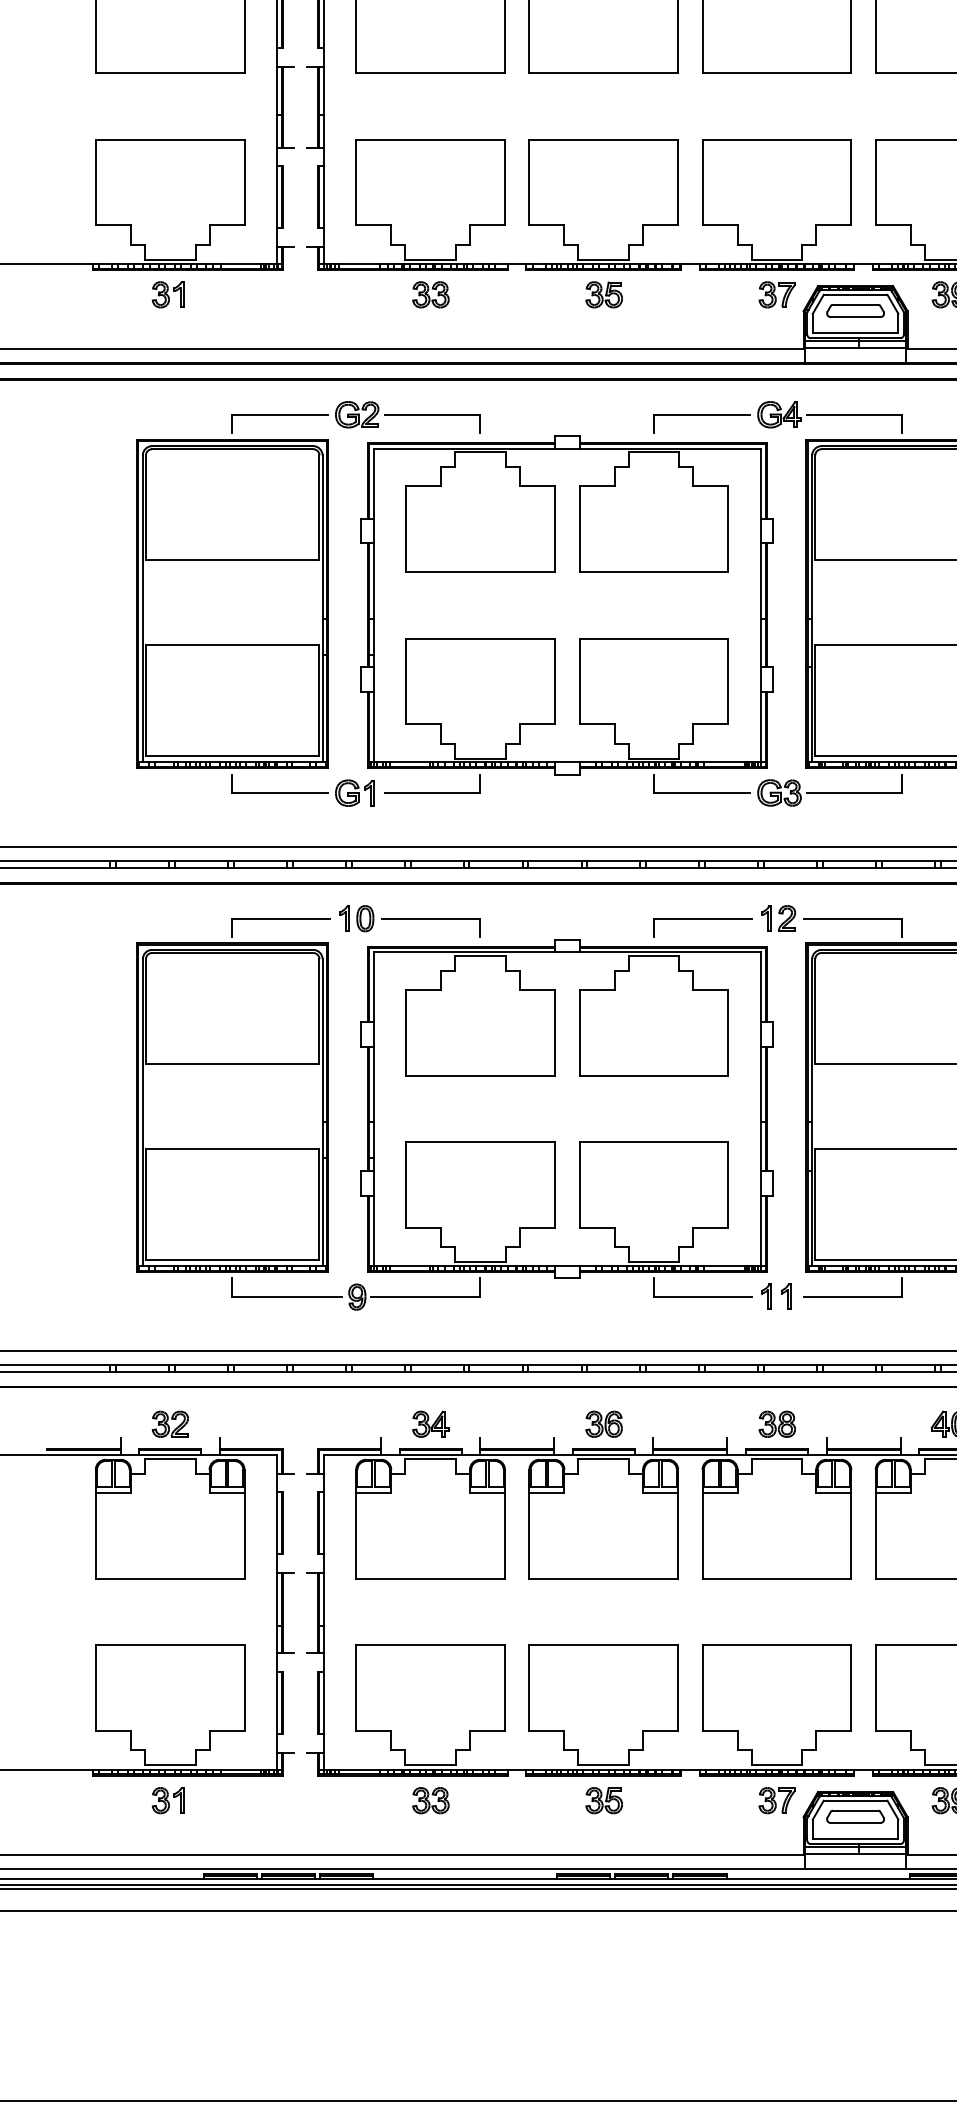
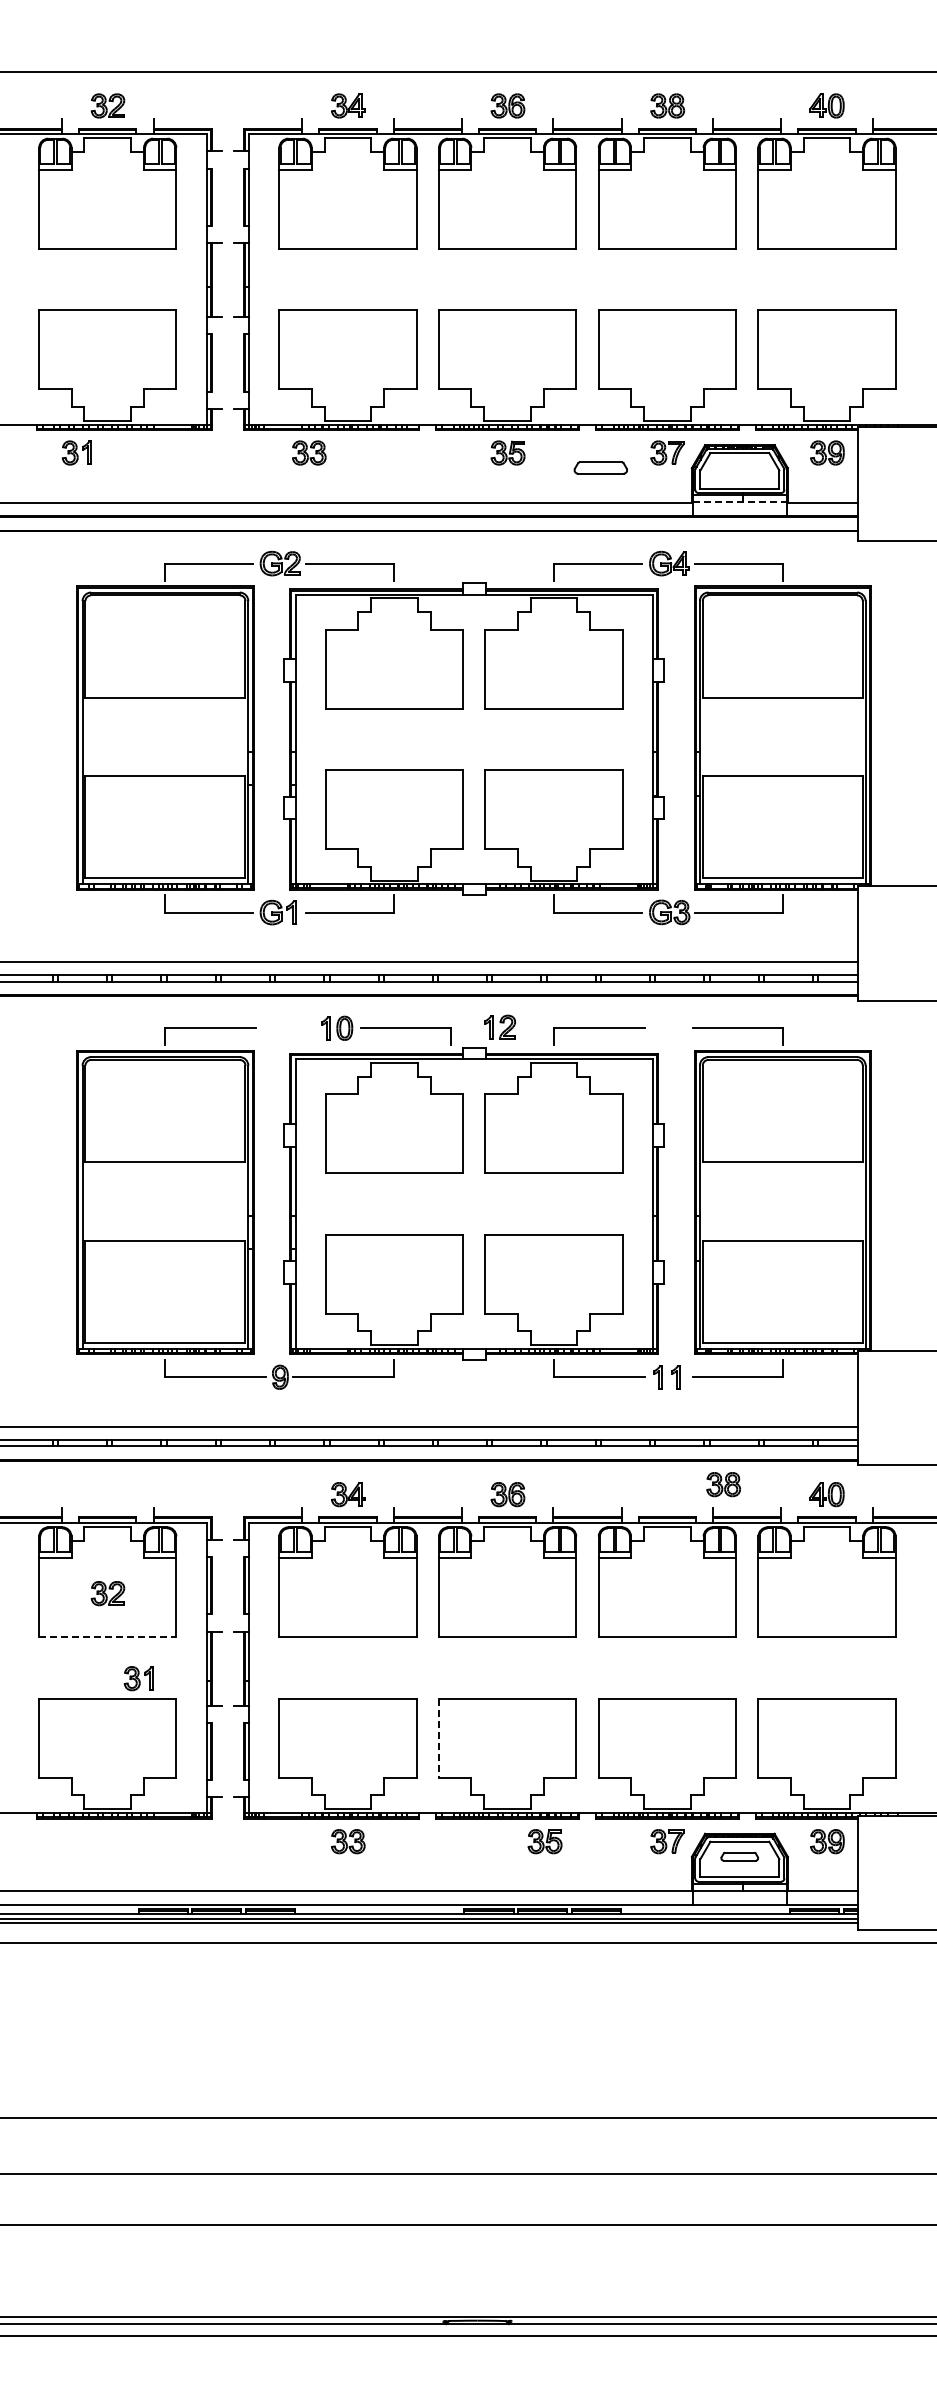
part: (167, 294) -> (76, 452), moved
part: (431, 294) -> (309, 452), moved
part: (855, 310) -> (600, 467), moved
line: (855, 348) -> (739, 502), solid -> dashed
part: (779, 917) -> (500, 1026), moved
part: (410, 921) -> (386, 1030), moved
part: (169, 1424) -> (107, 1593), moved
part: (777, 1424) -> (723, 1484), moved
line: (169, 1579) -> (107, 1637), solid -> dashed
line: (529, 1688) -> (439, 1738), solid -> dashed
part: (167, 1800) -> (138, 1678), moved
part: (603, 1800) -> (544, 1841), moved
part: (855, 1816) -> (739, 1856), size x0.7

